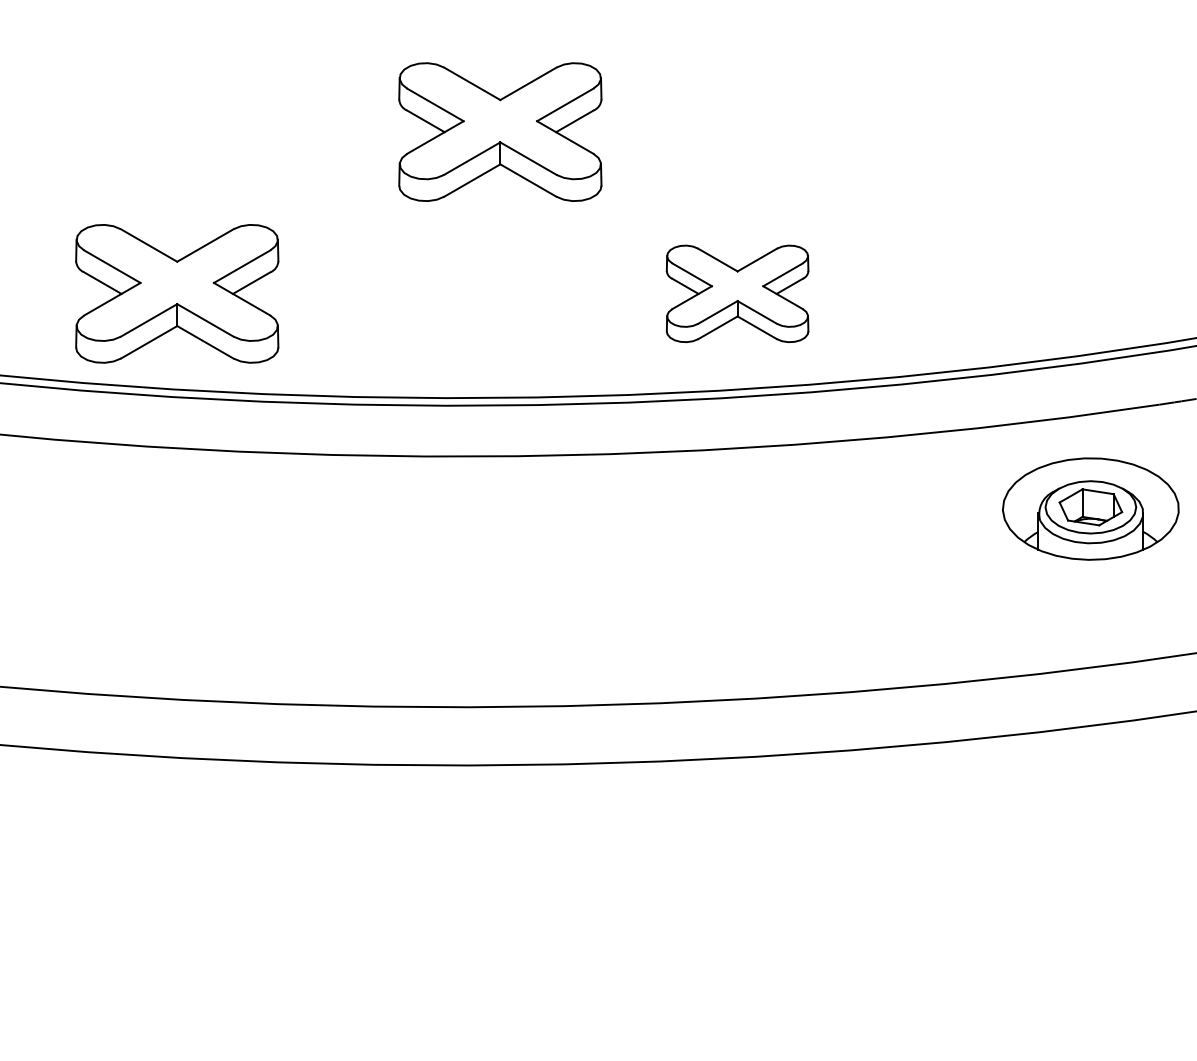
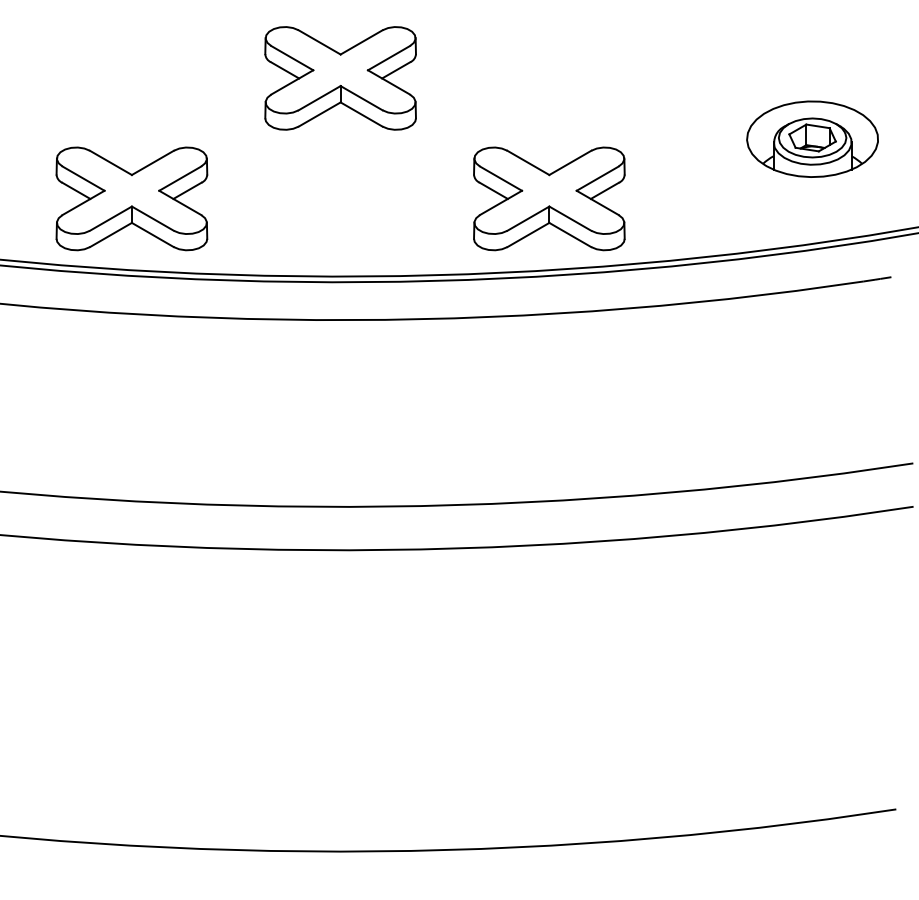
part: (500, 132) -> (340, 78), moved
part: (737, 293) -> (549, 198), size x1.43
part: (1090, 508) -> (812, 138), moved

